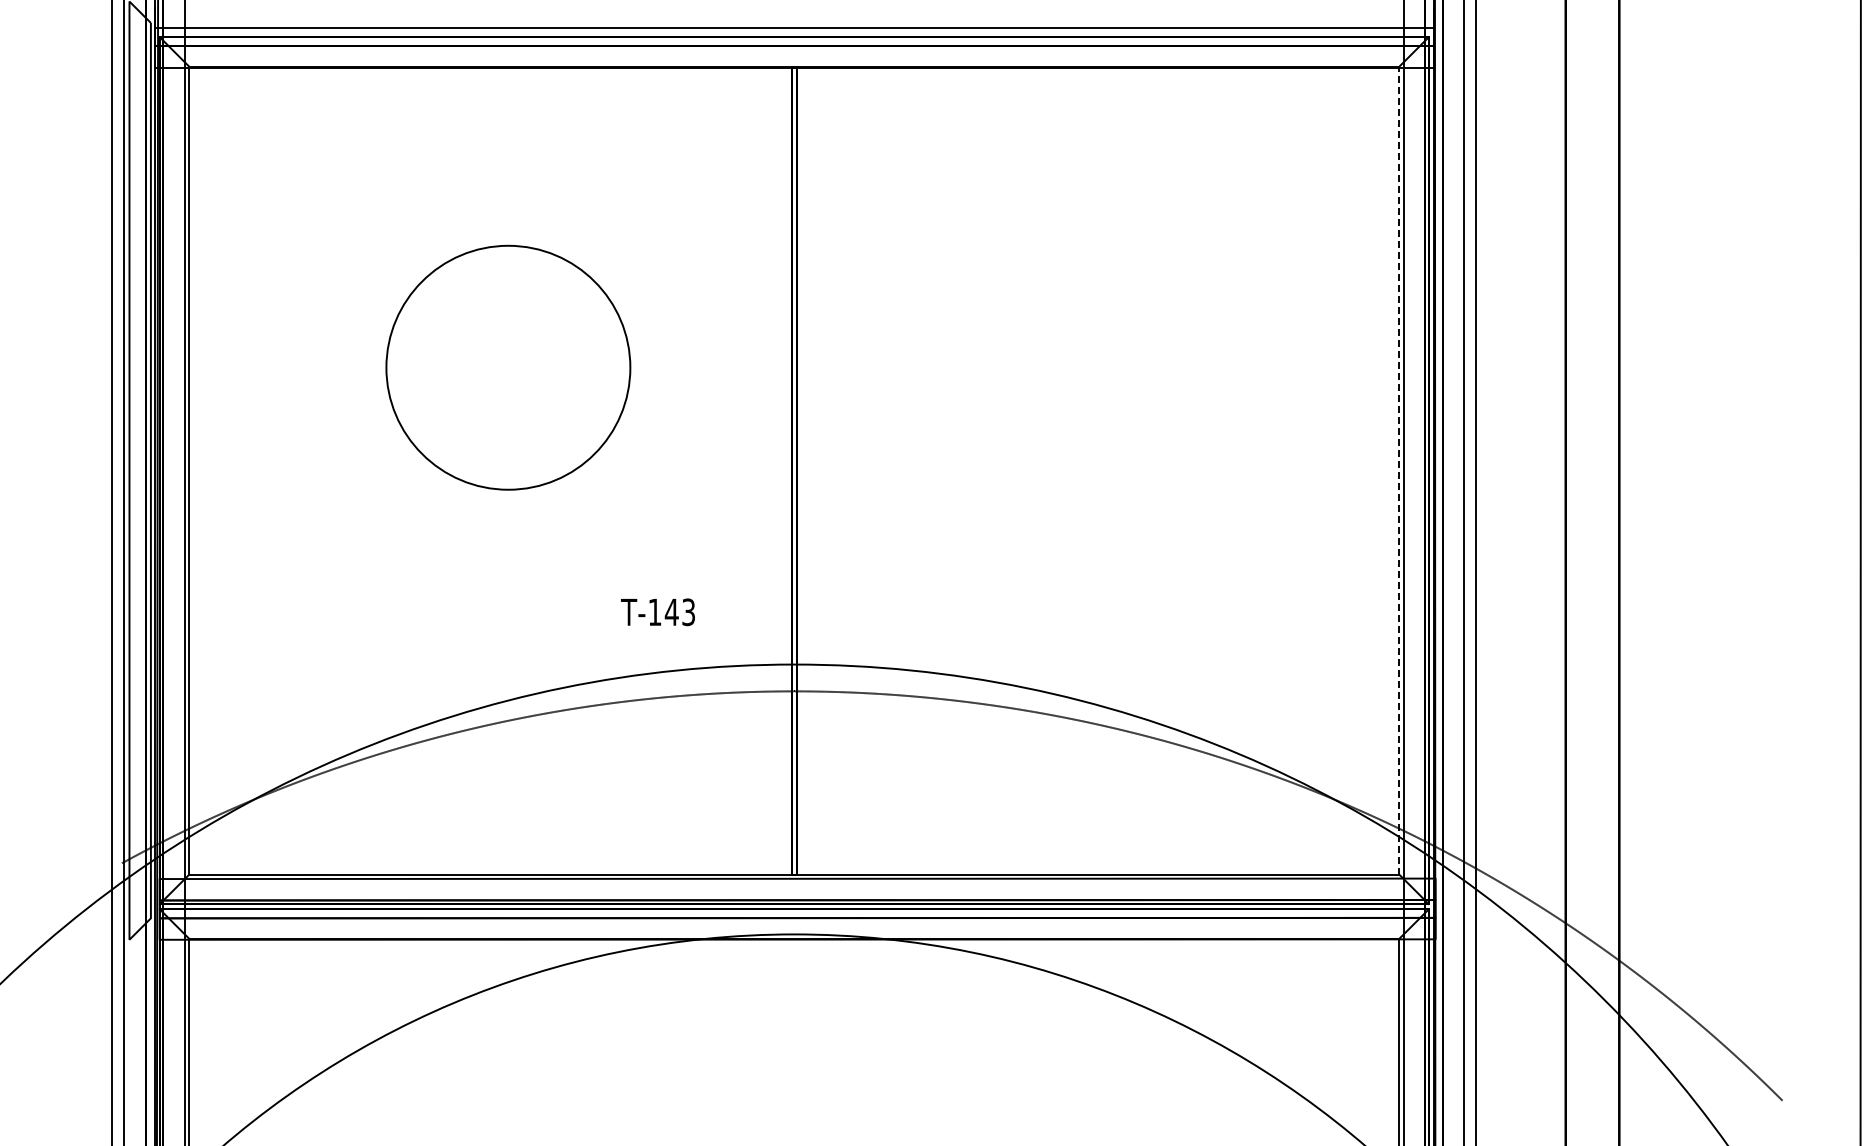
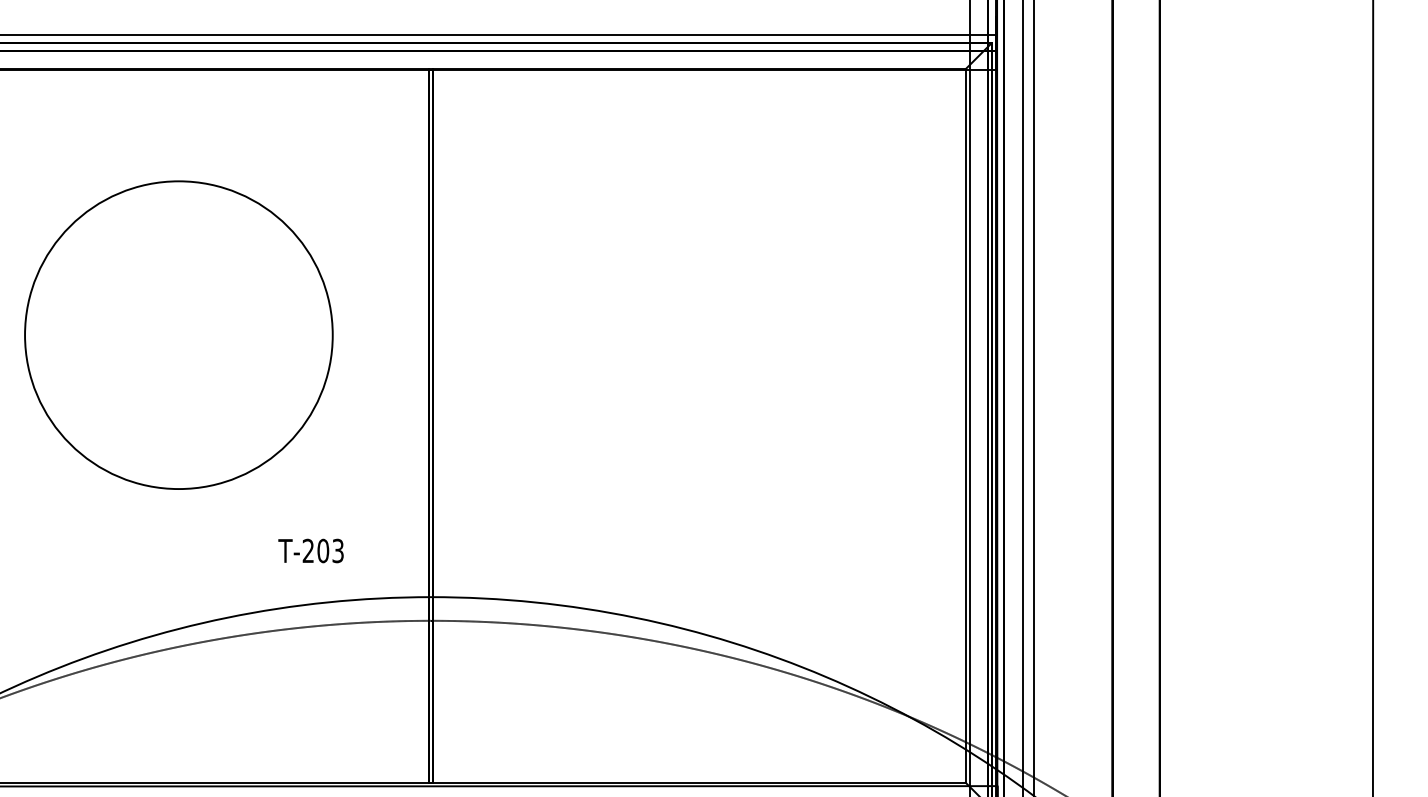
circle: (508, 367) -> (179, 334), size x1.43
line: (1399, 470) -> (965, 425), dashed -> solid
text: (663, 612) -> (315, 551), T-143 -> T-203

